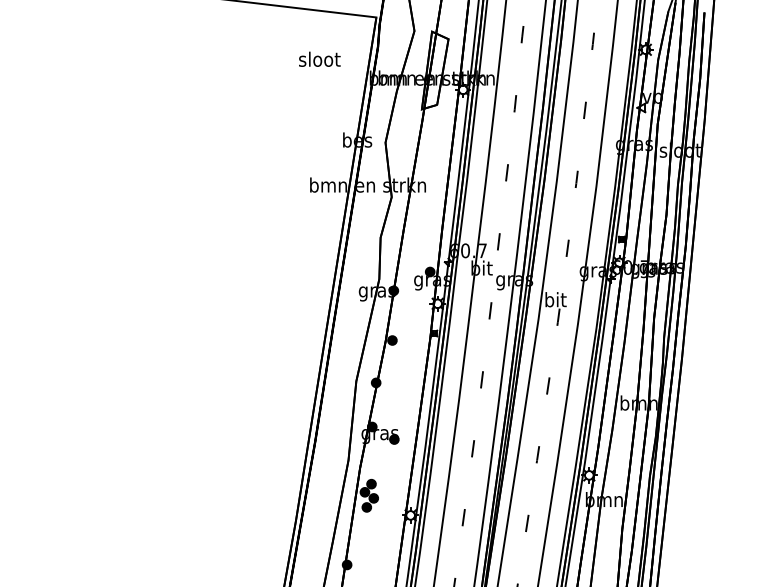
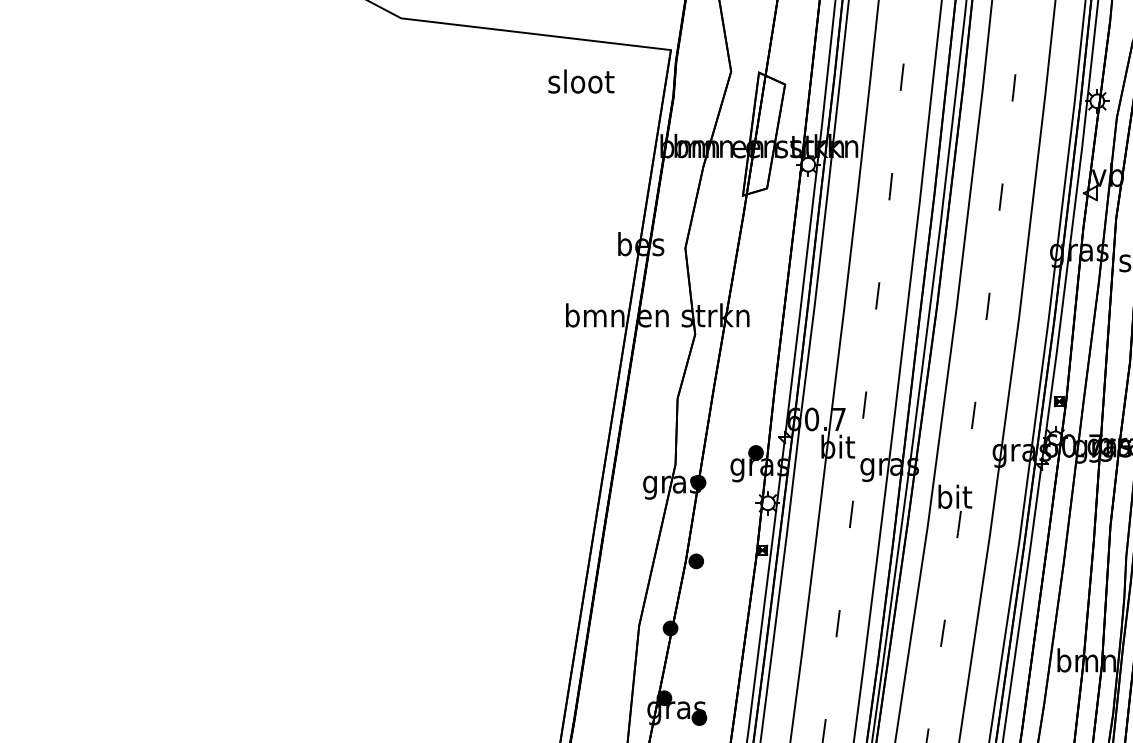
text: (319, 58) -> (580, 80), moved

